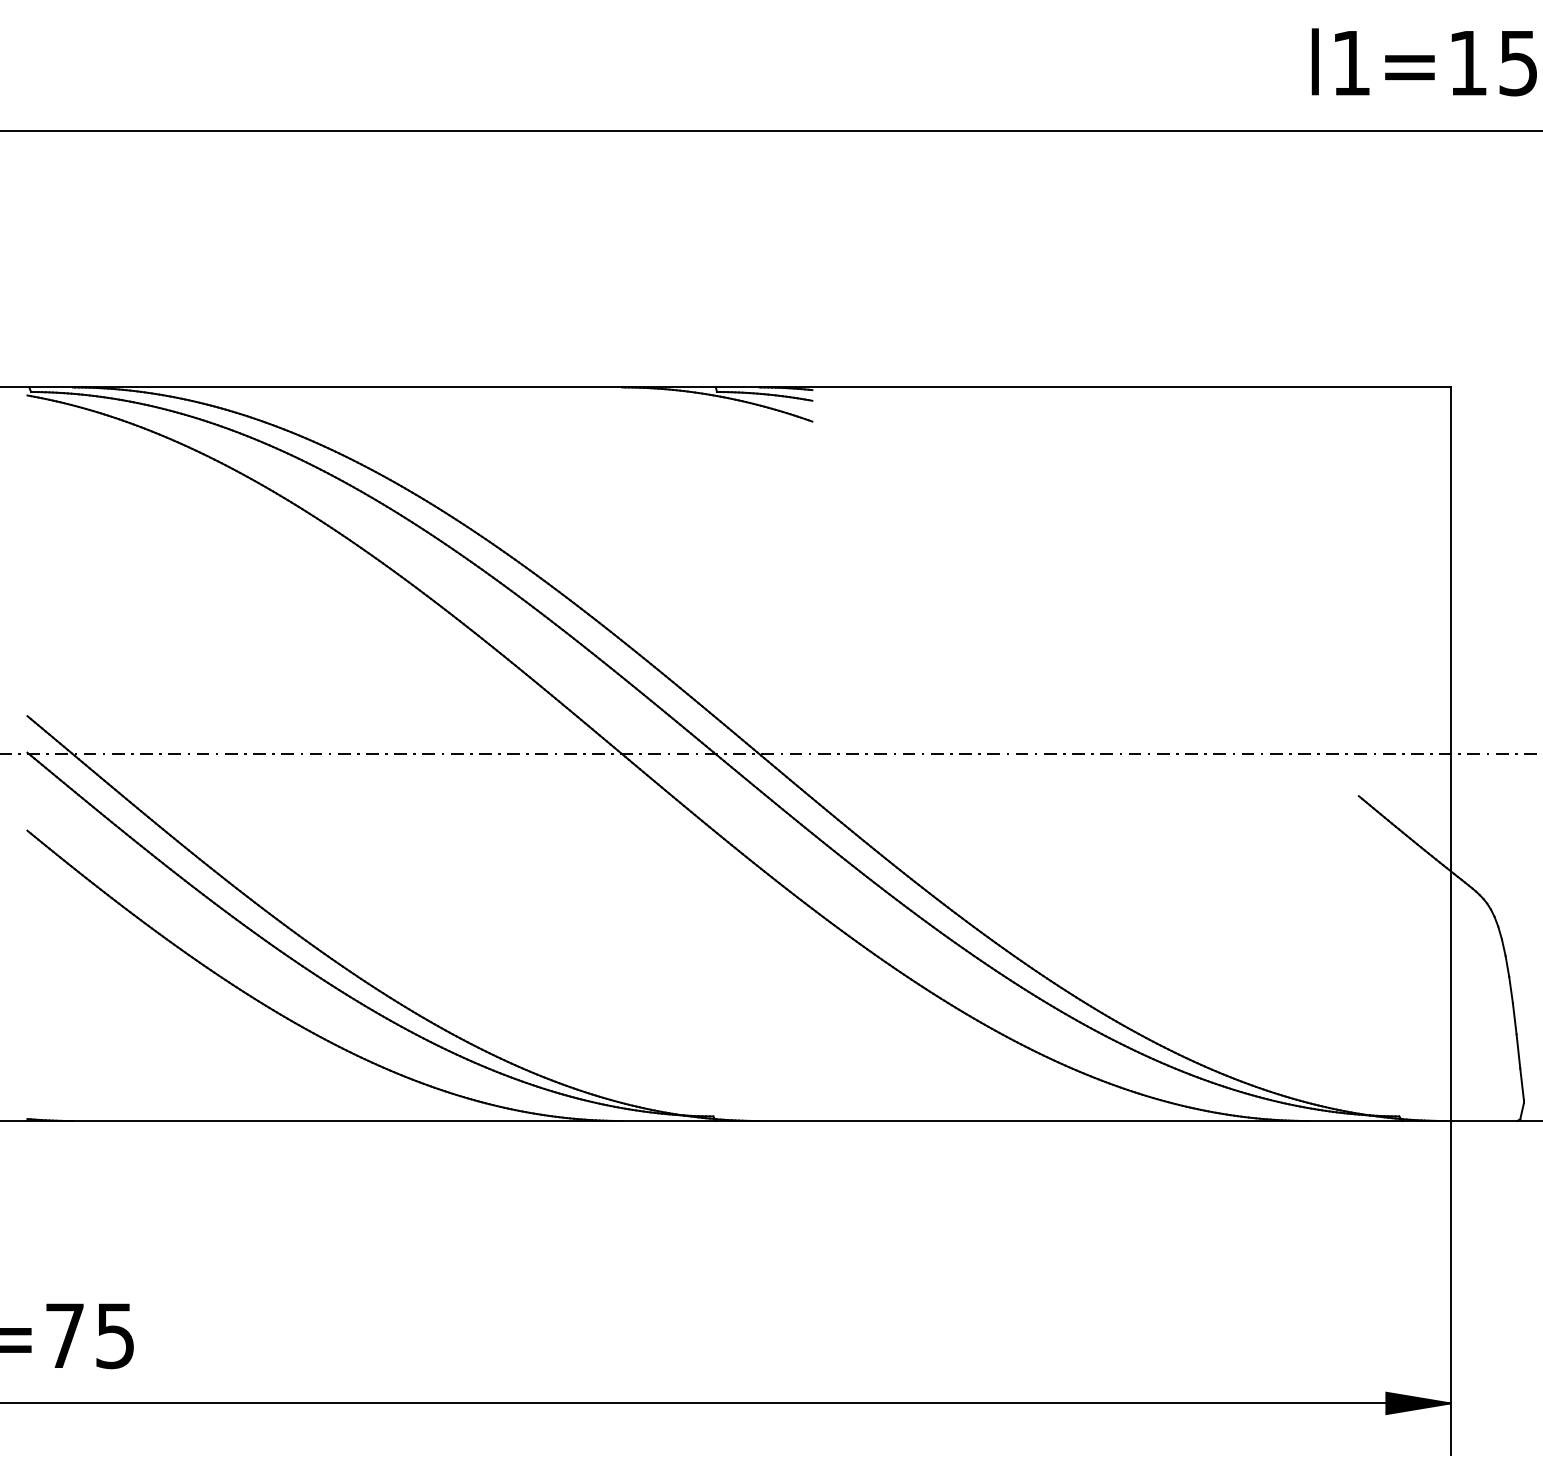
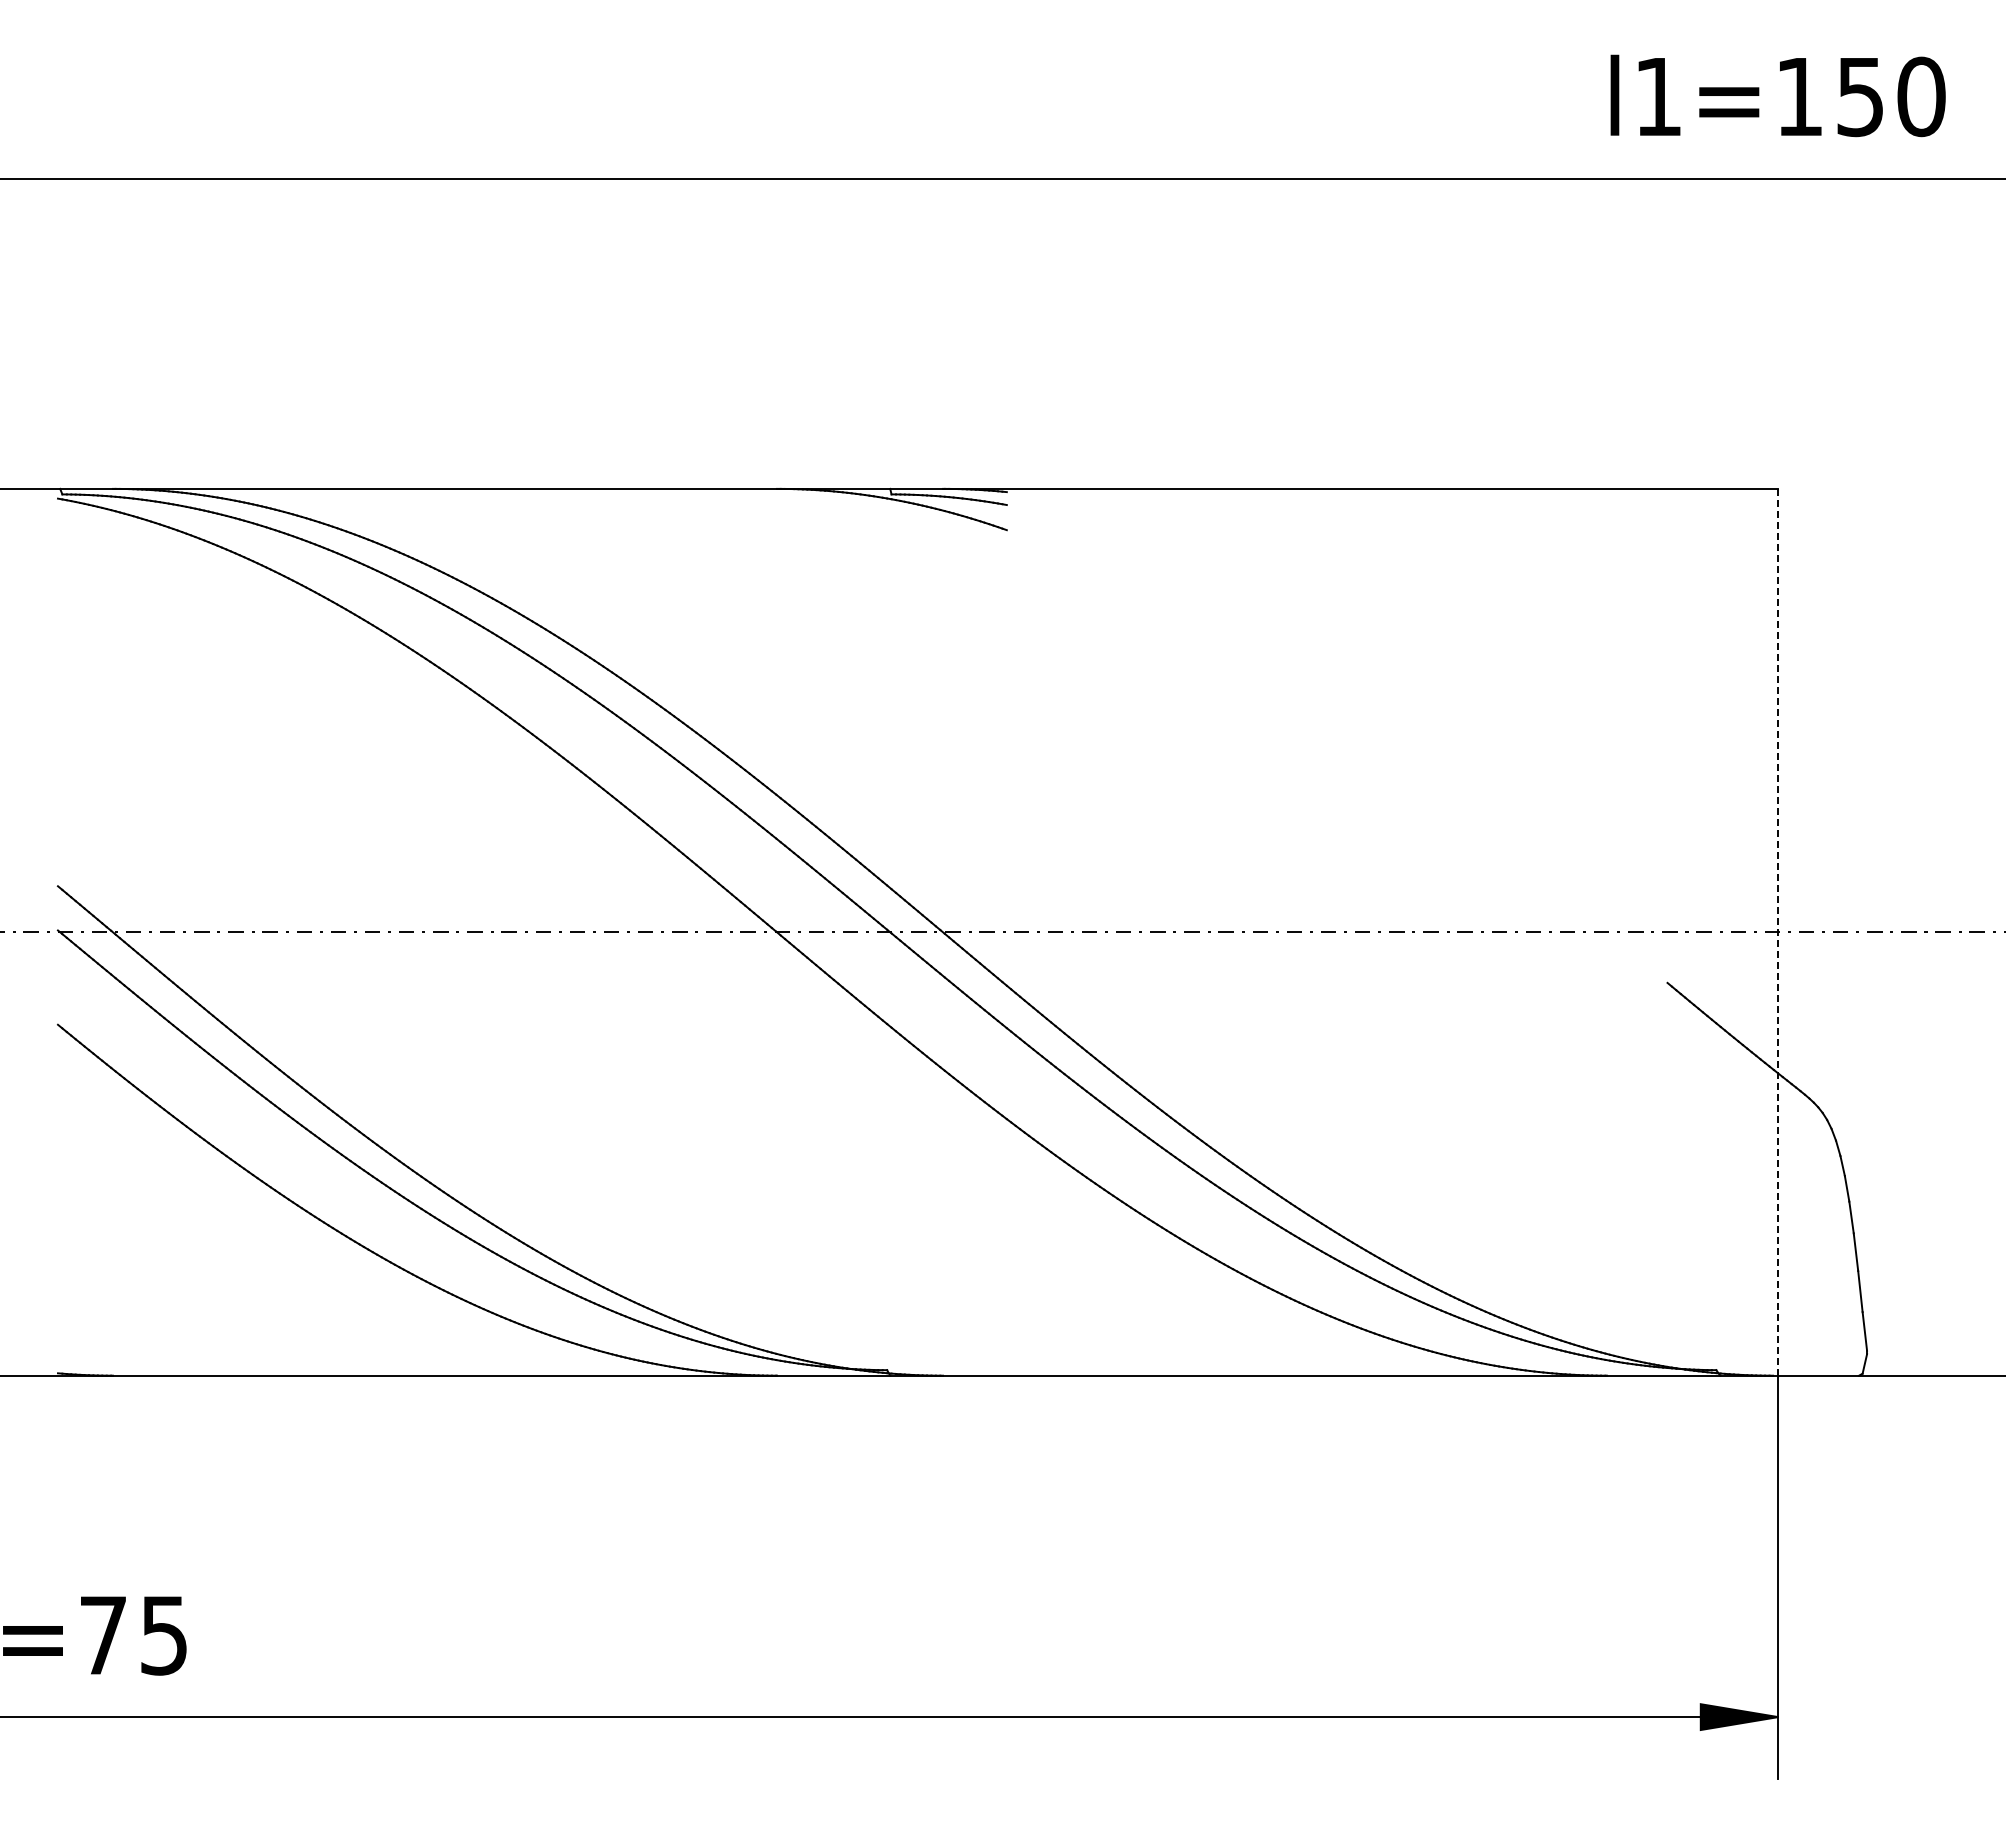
line: (1450, 754) -> (1778, 932), solid -> dashed

